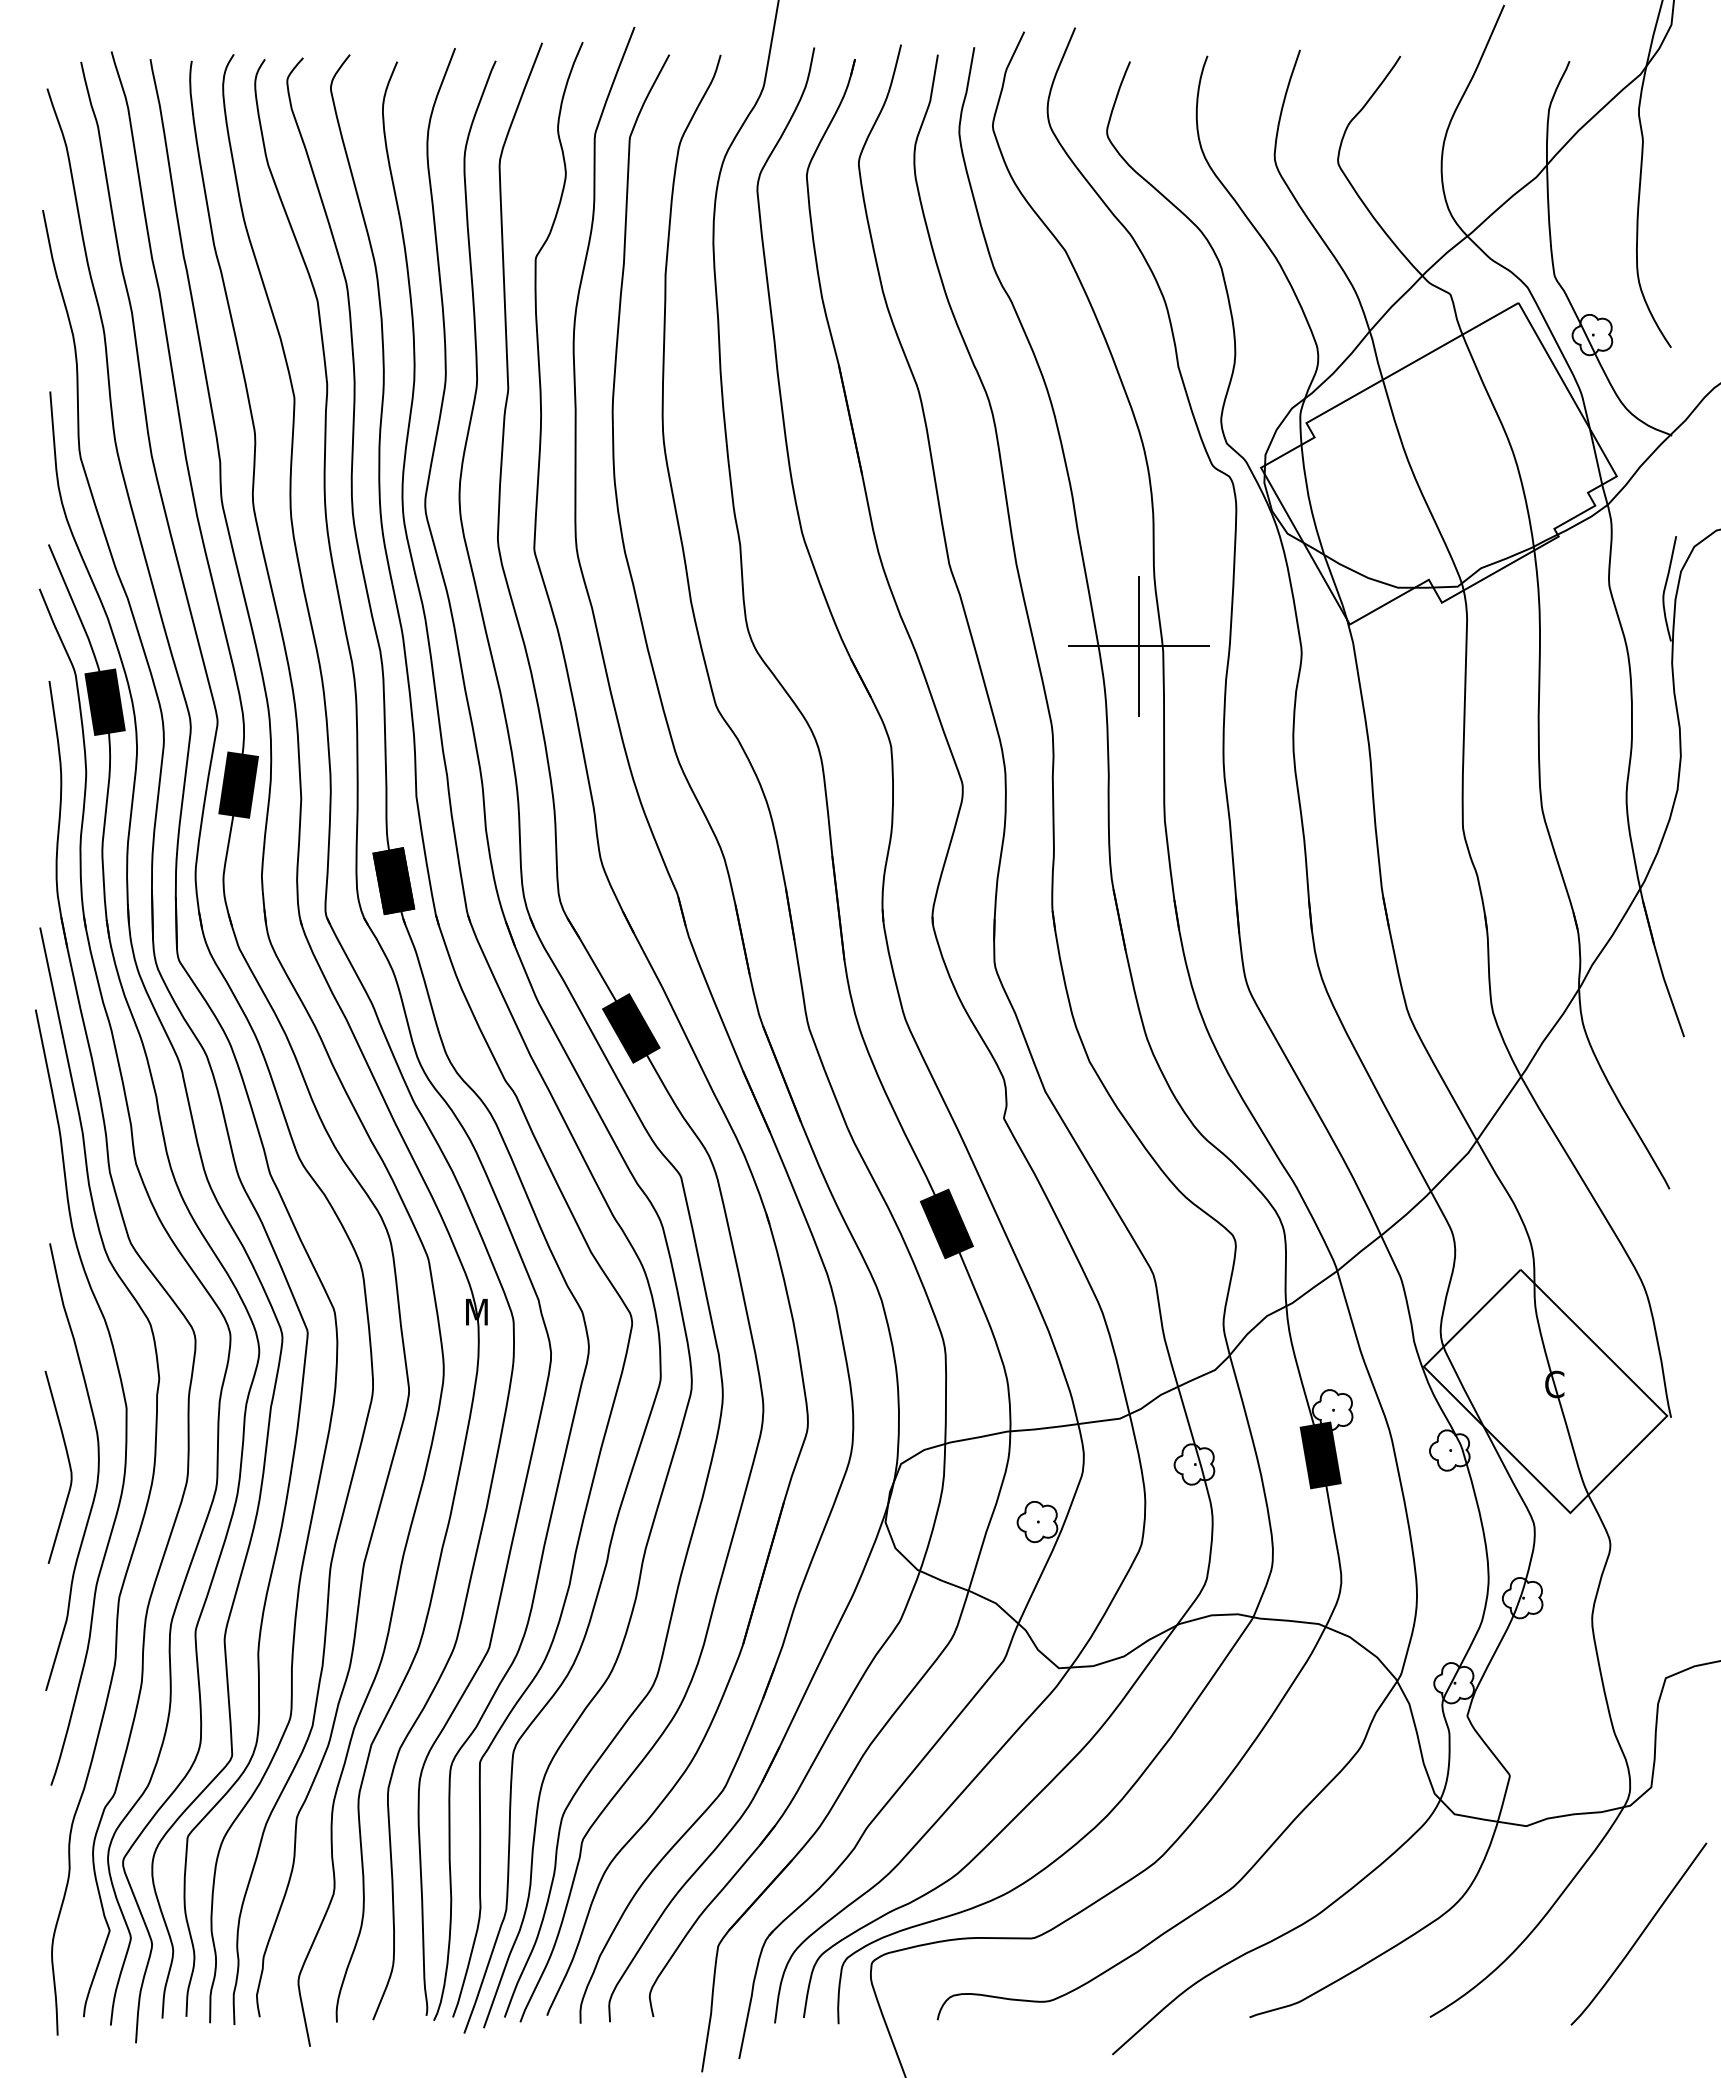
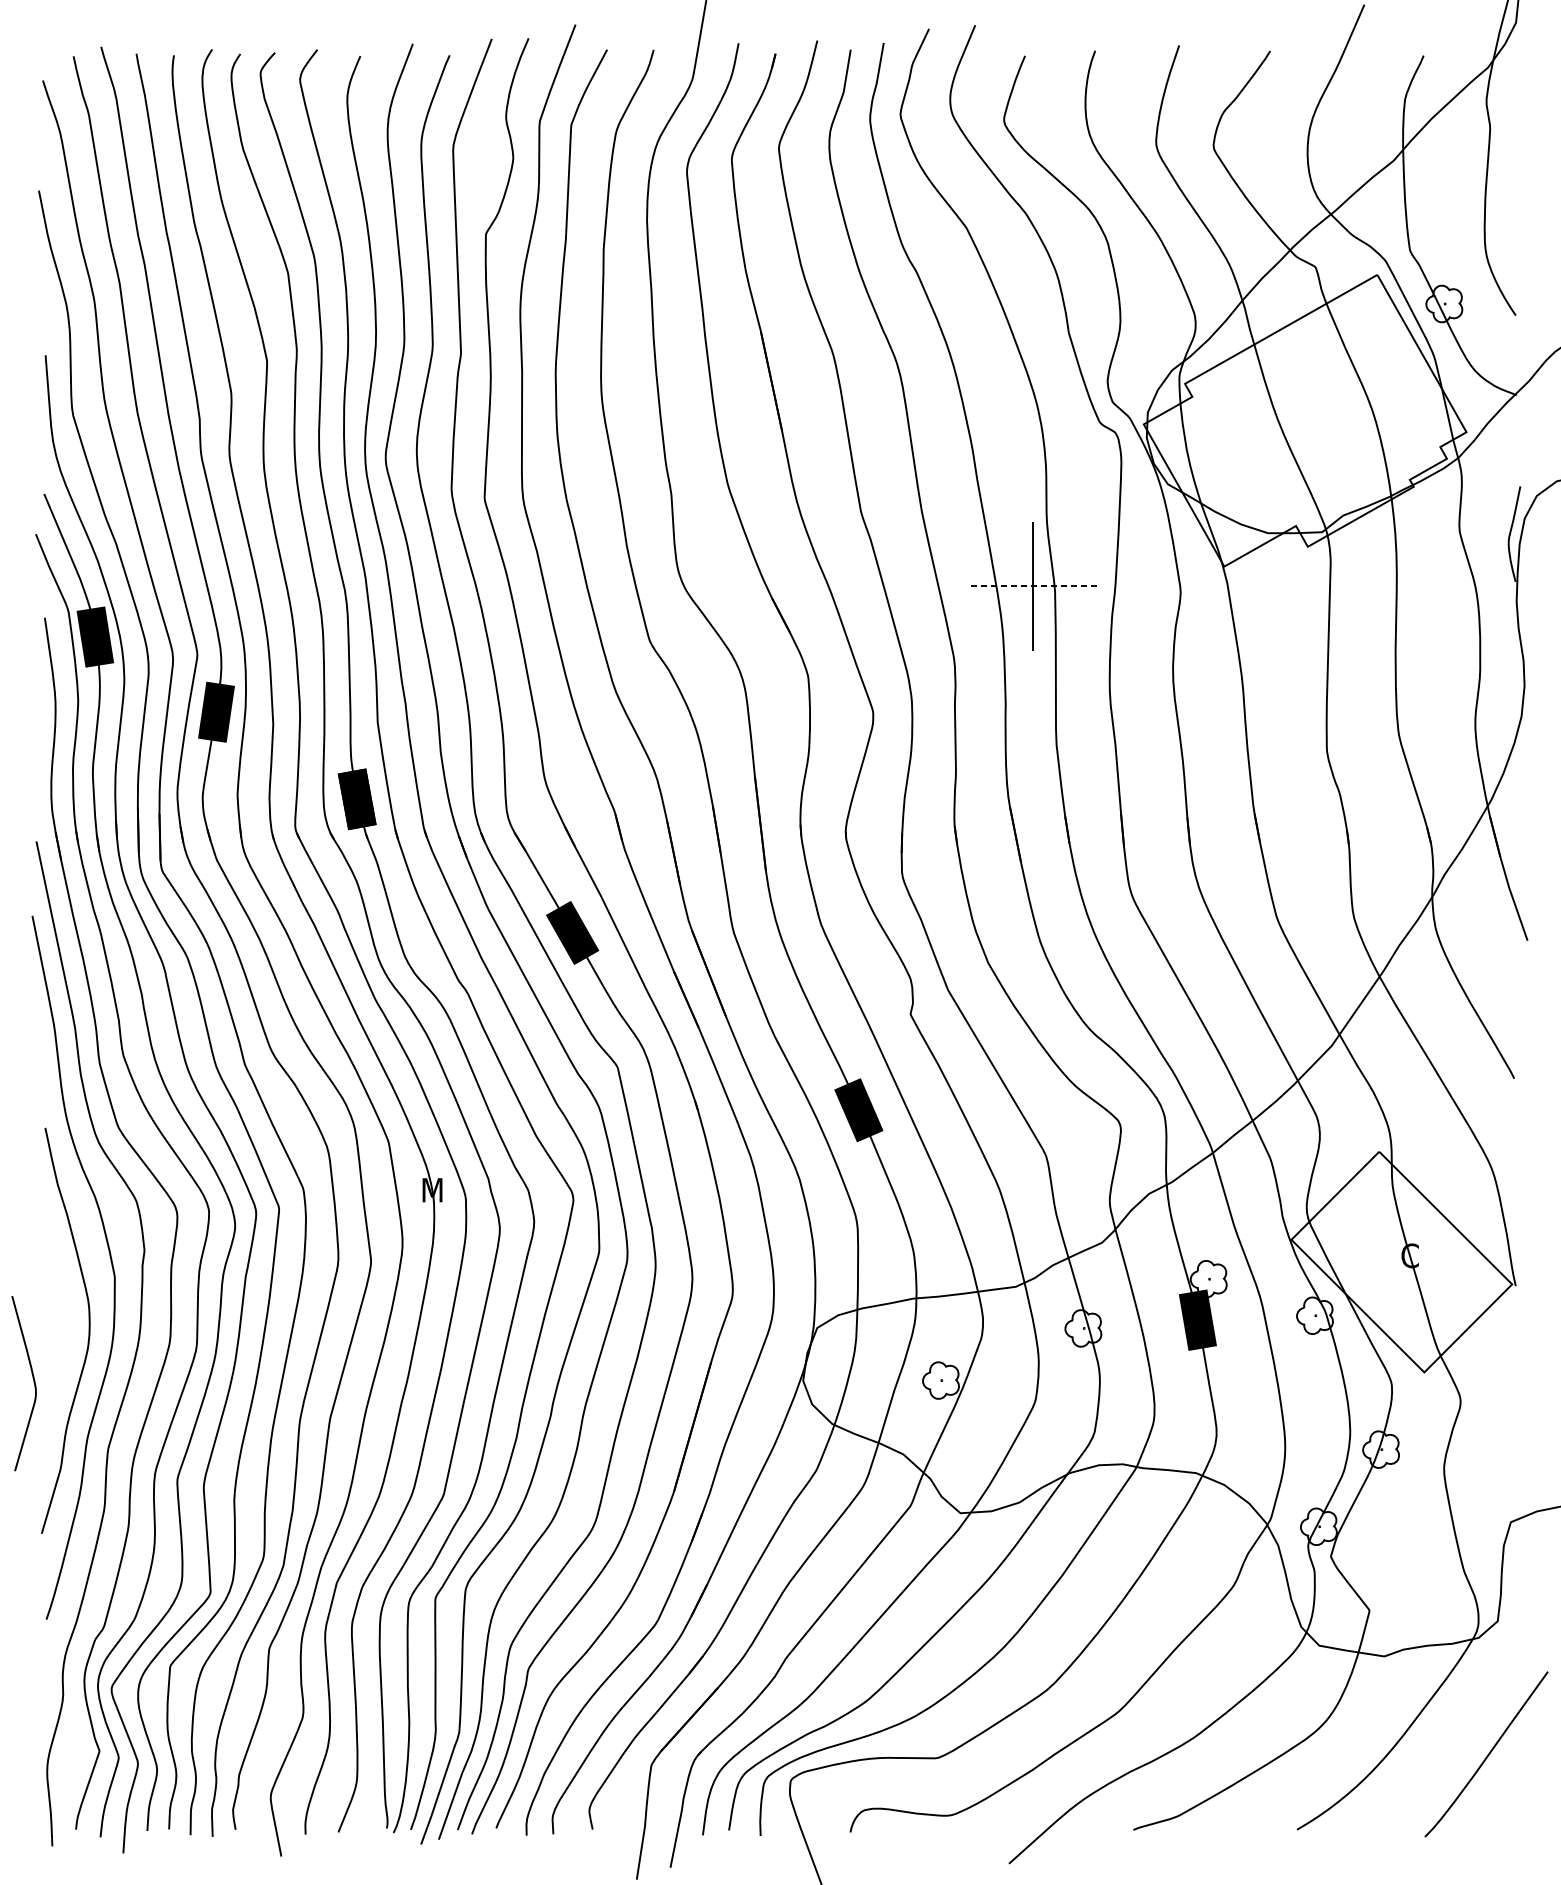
line: (1138, 646) -> (1032, 586), solid -> dashed
curve: (68, 1464) -> (33, 1381), moved

